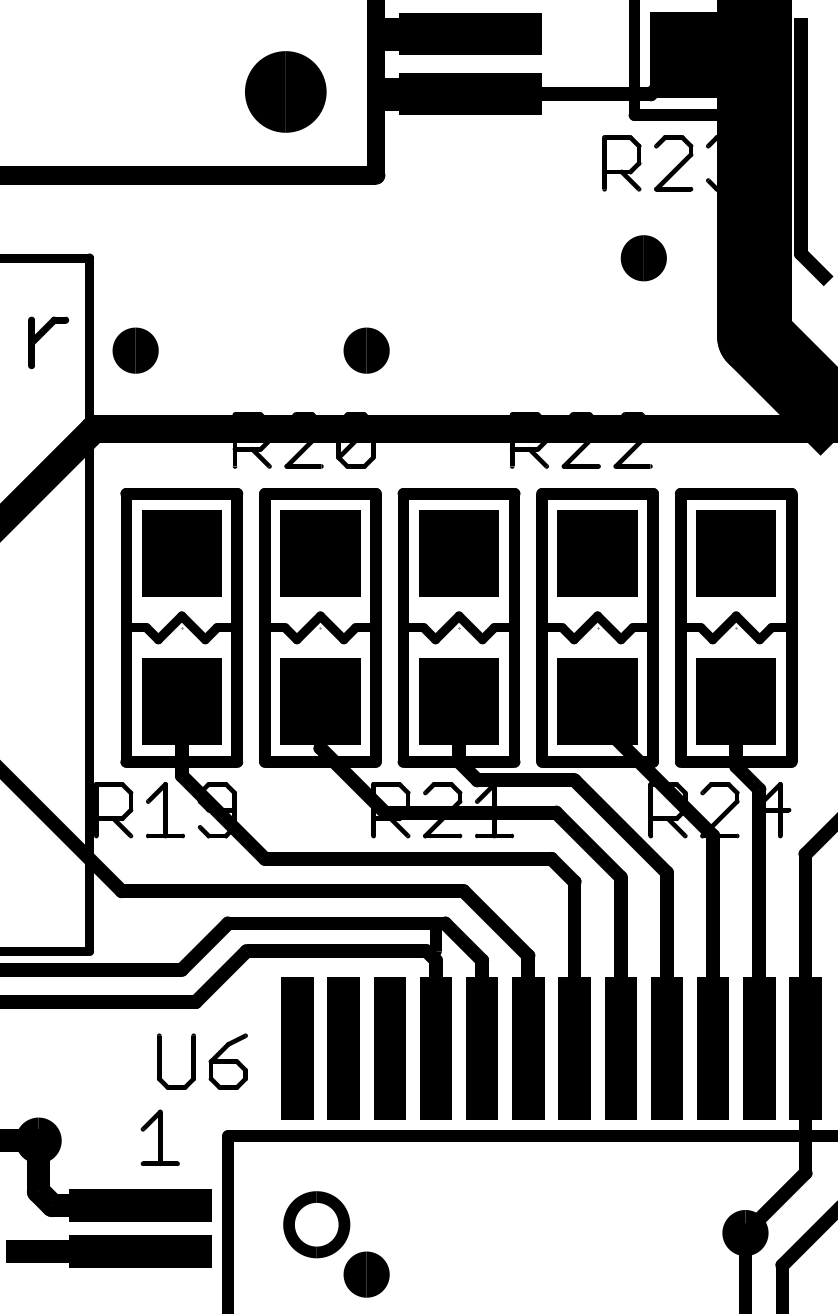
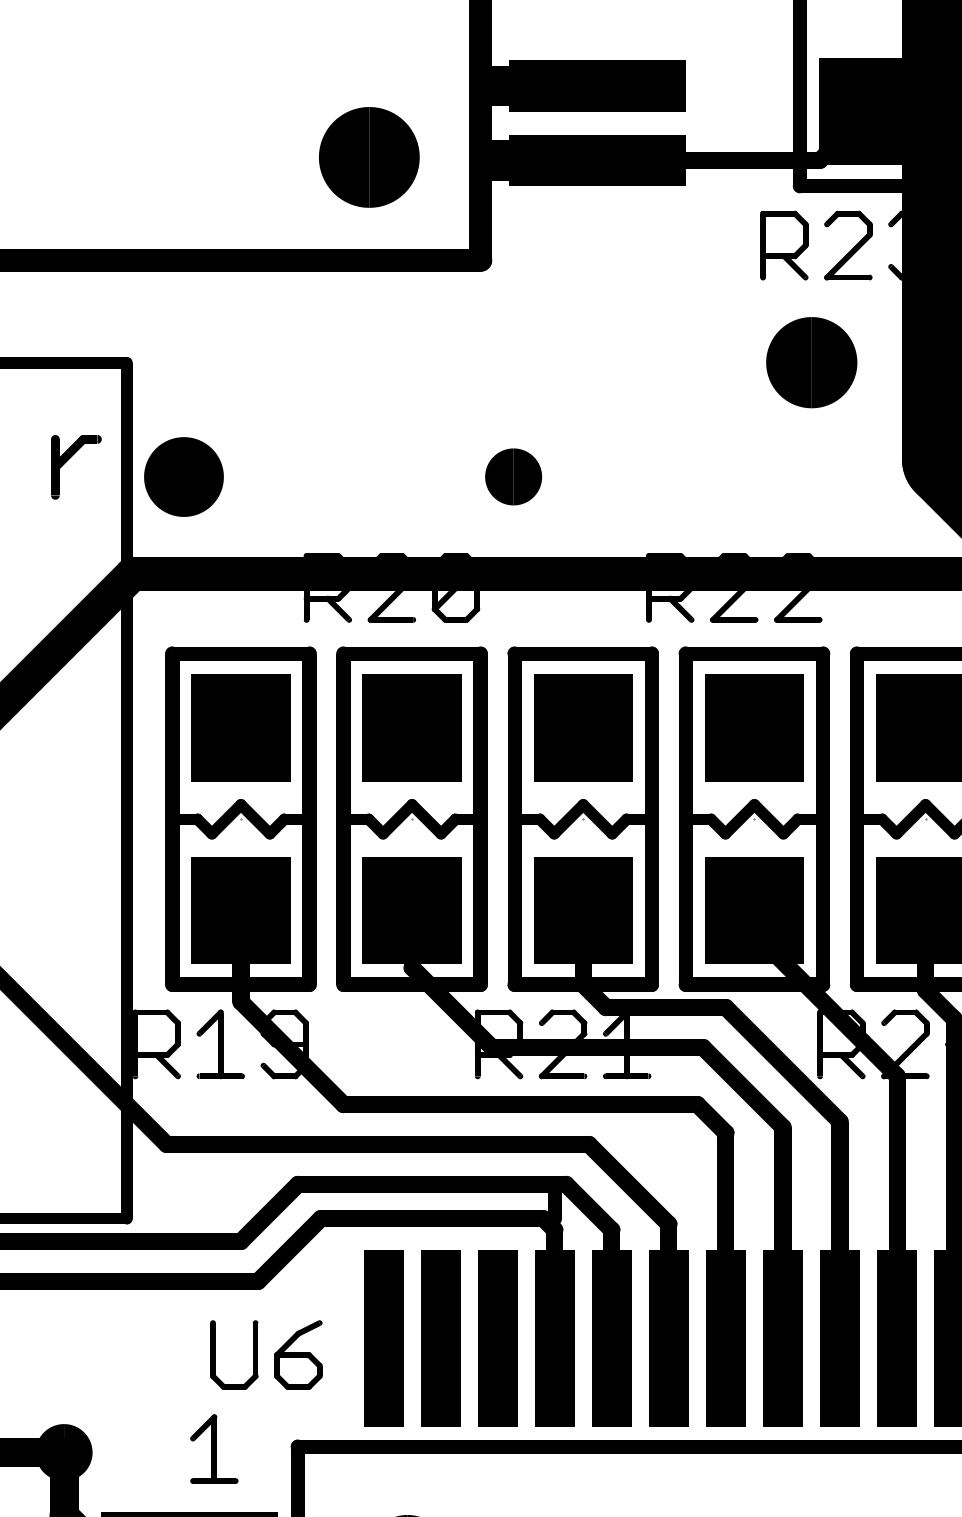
part: (643, 258) -> (811, 363), size x1.6
part: (135, 350) -> (183, 476), size x1.4
part: (366, 350) -> (513, 476), moved

